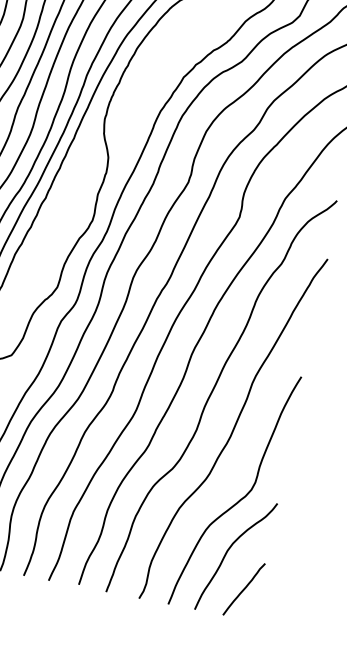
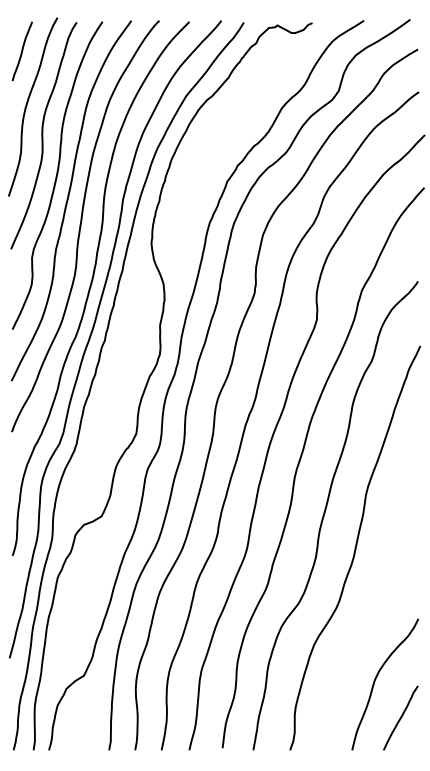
curve: (242, 497) -> (379, 619), removed

